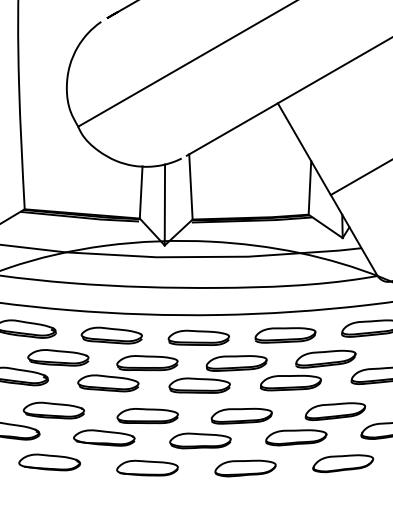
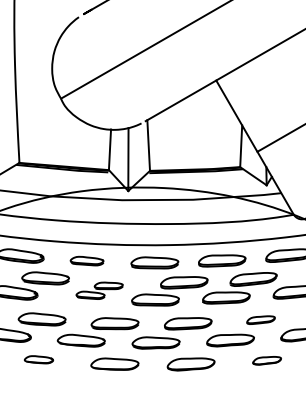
part: (111, 335) -> (86, 261), size x0.7
part: (127, 373) -> (99, 290), size x0.6
part: (335, 411) -> (261, 320), size x0.6
part: (49, 462) -> (38, 359), size x0.6
part: (343, 463) -> (267, 360), size x0.6

